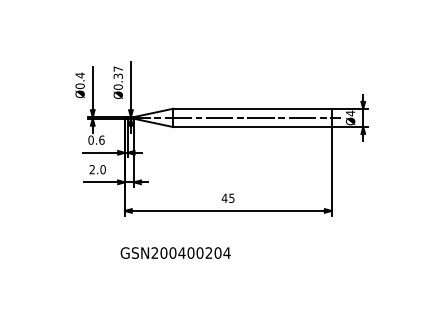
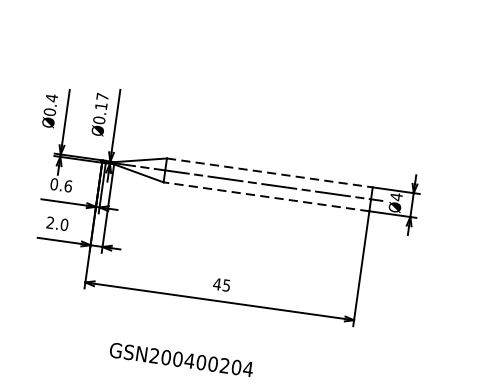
text: (117, 75) -> (100, 105), Ø0.37 -> Ø0.17
line: (253, 108) -> (271, 172), solid -> dashed
line: (252, 127) -> (266, 197), solid -> dashed
text: (175, 252) -> (181, 358), moved

